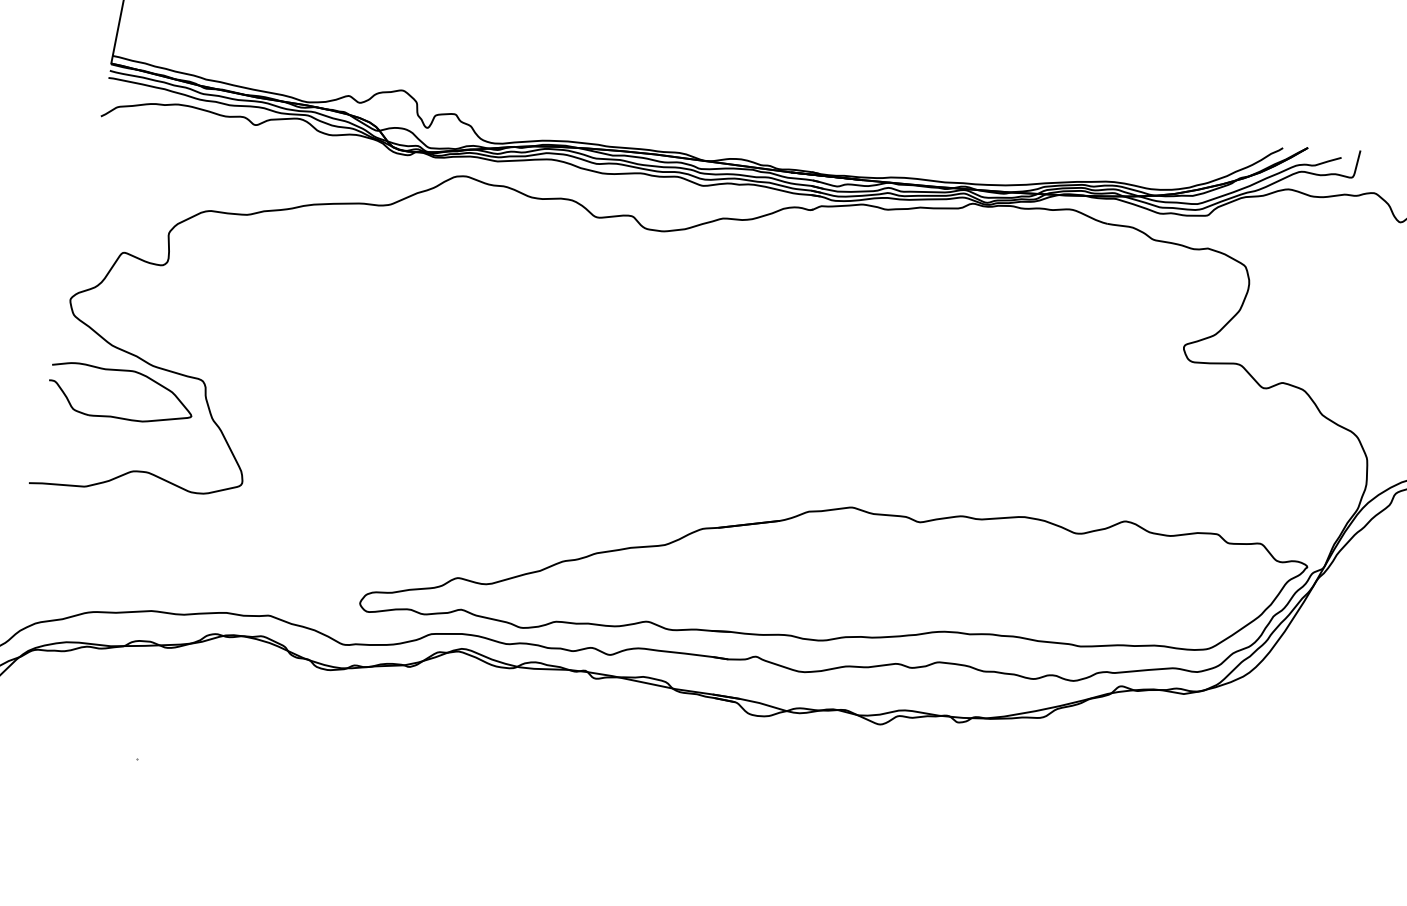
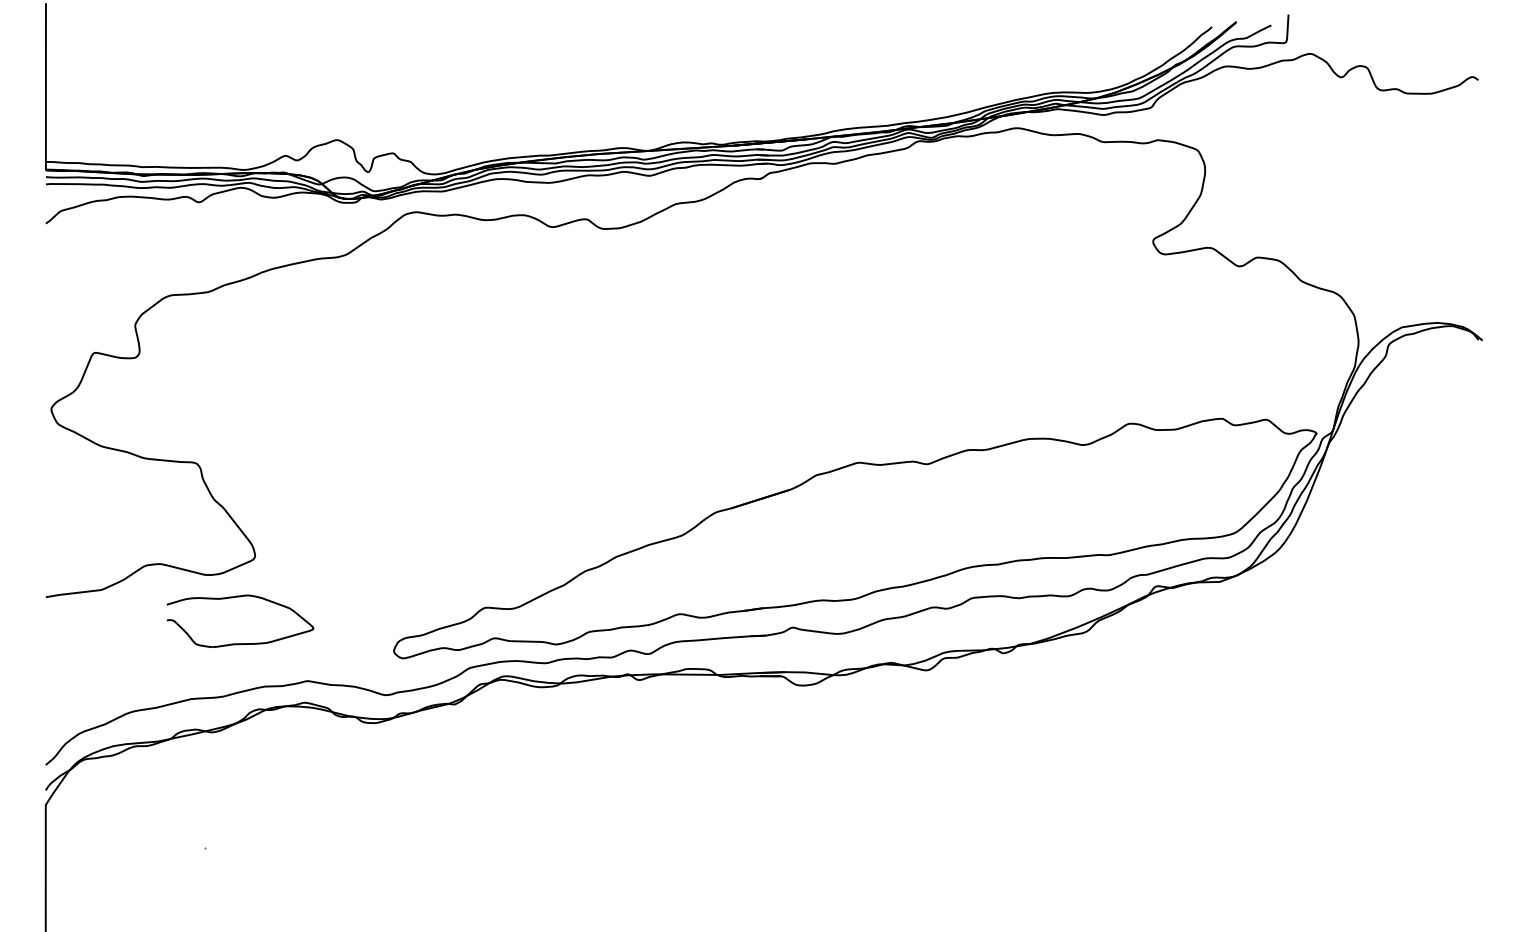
part: (125, 371) -> (240, 597), moved

